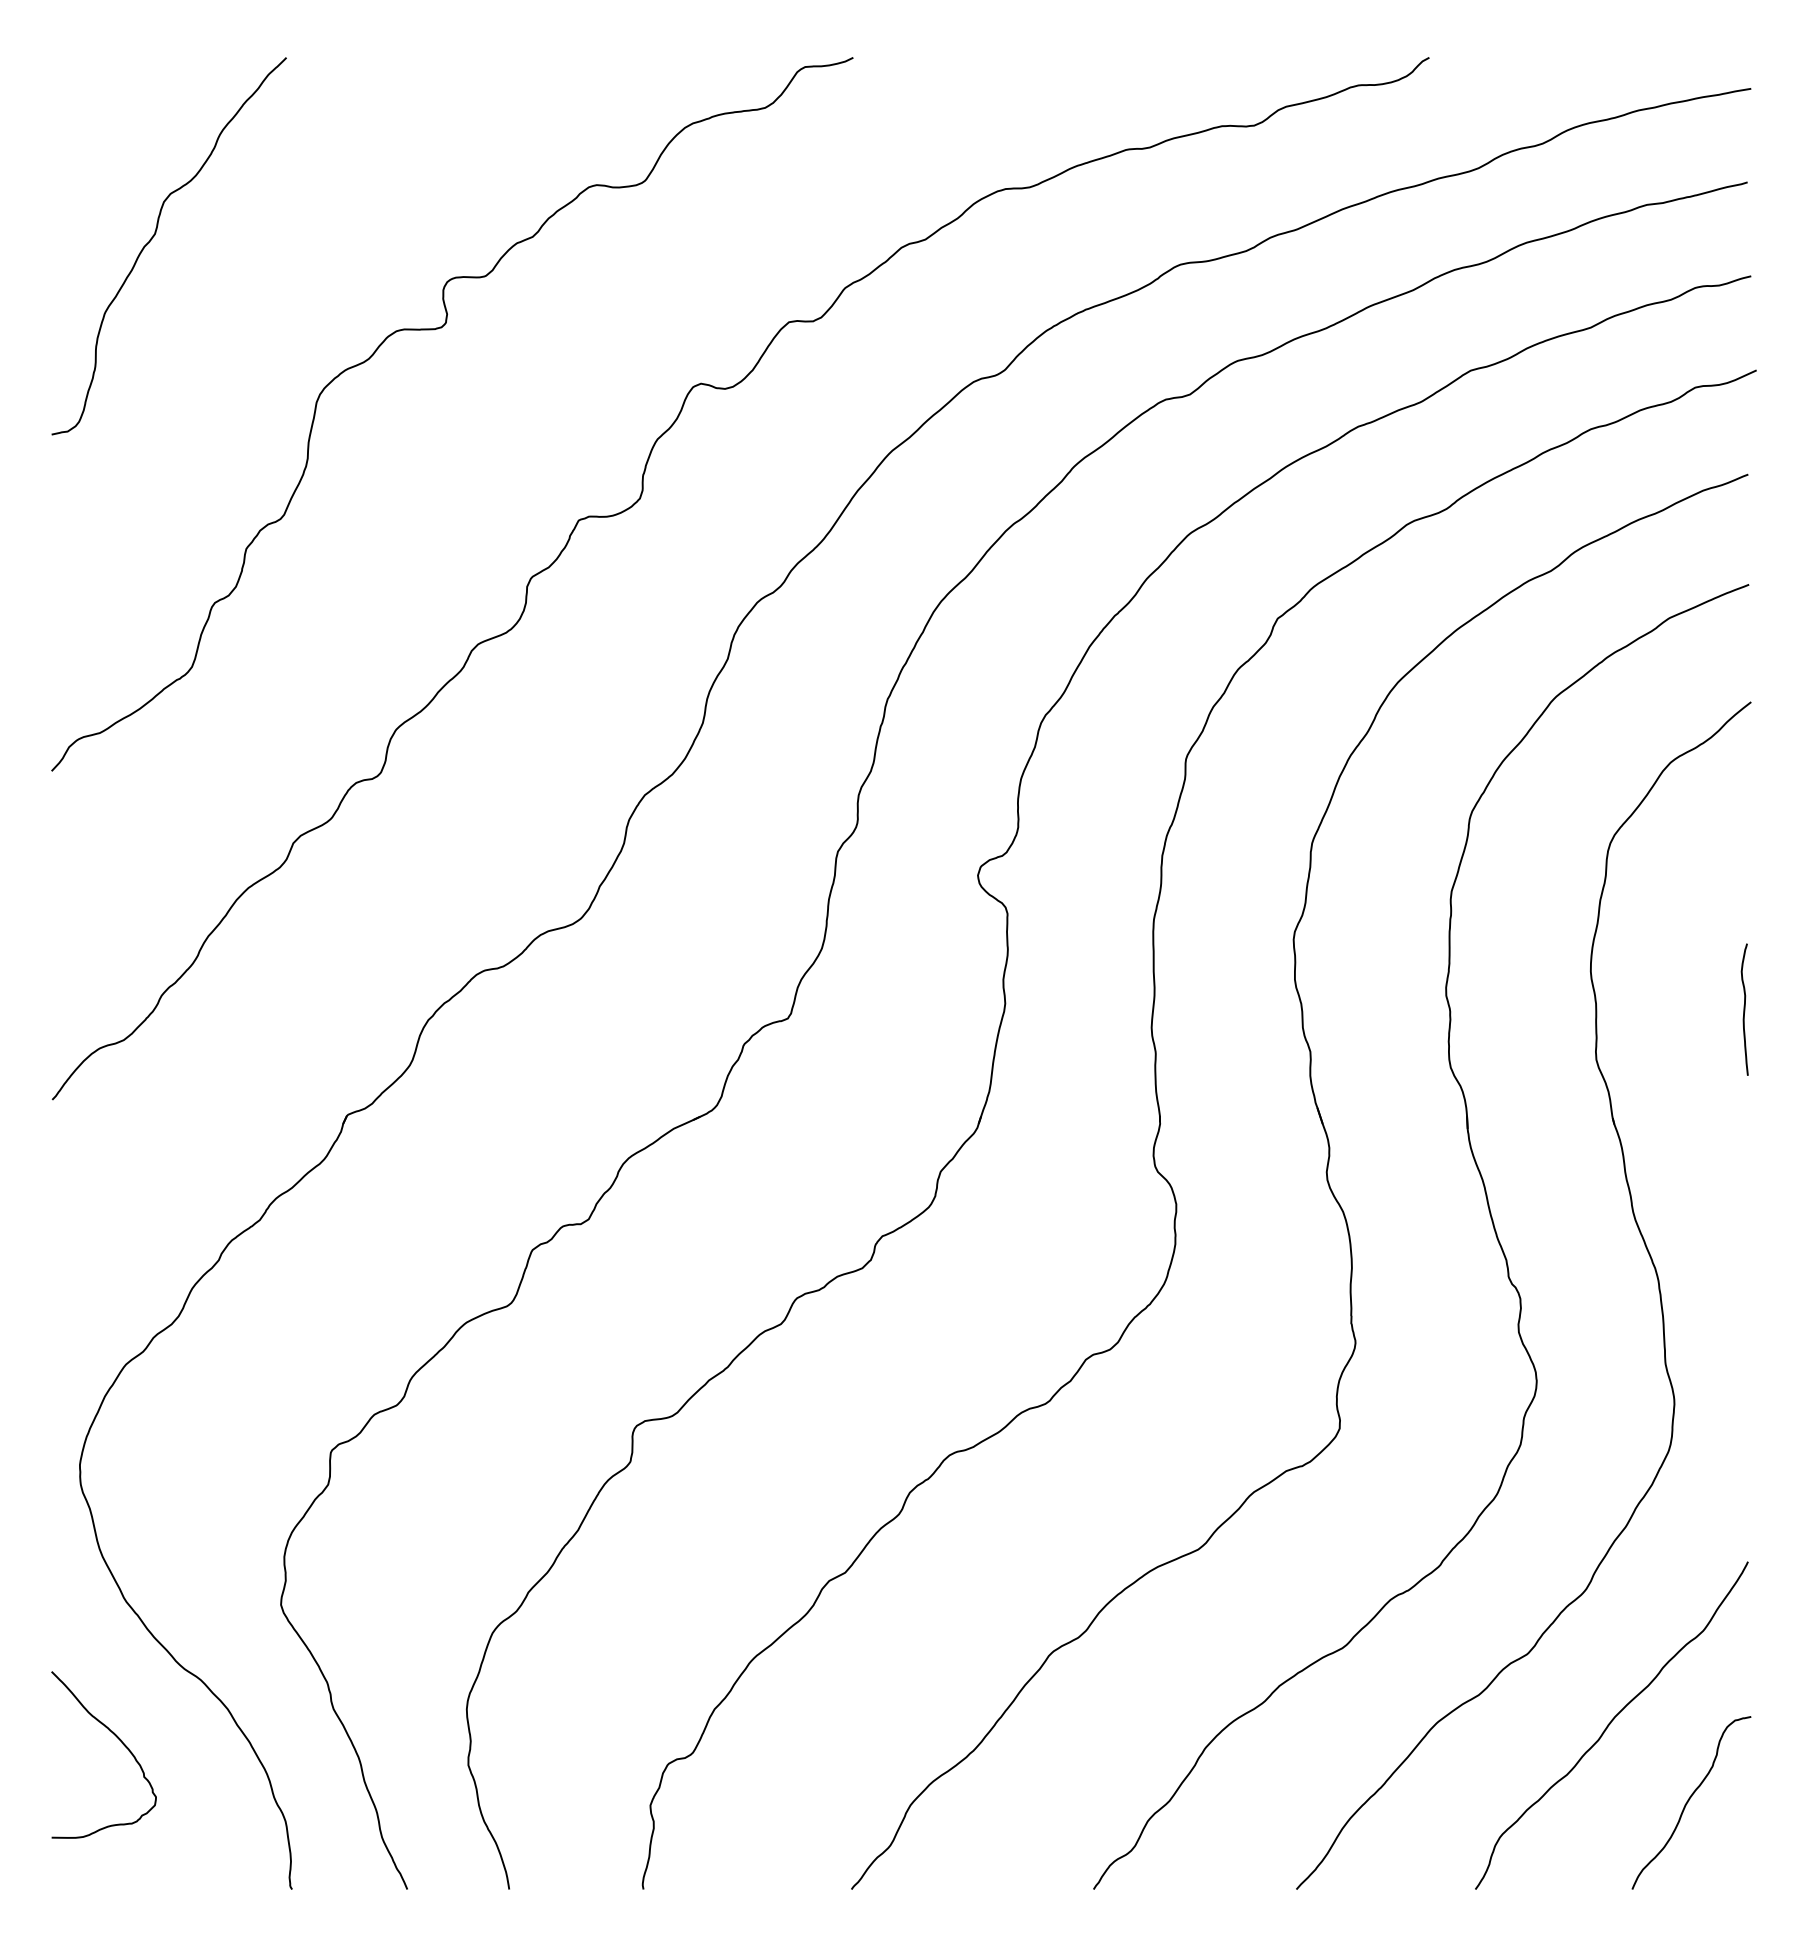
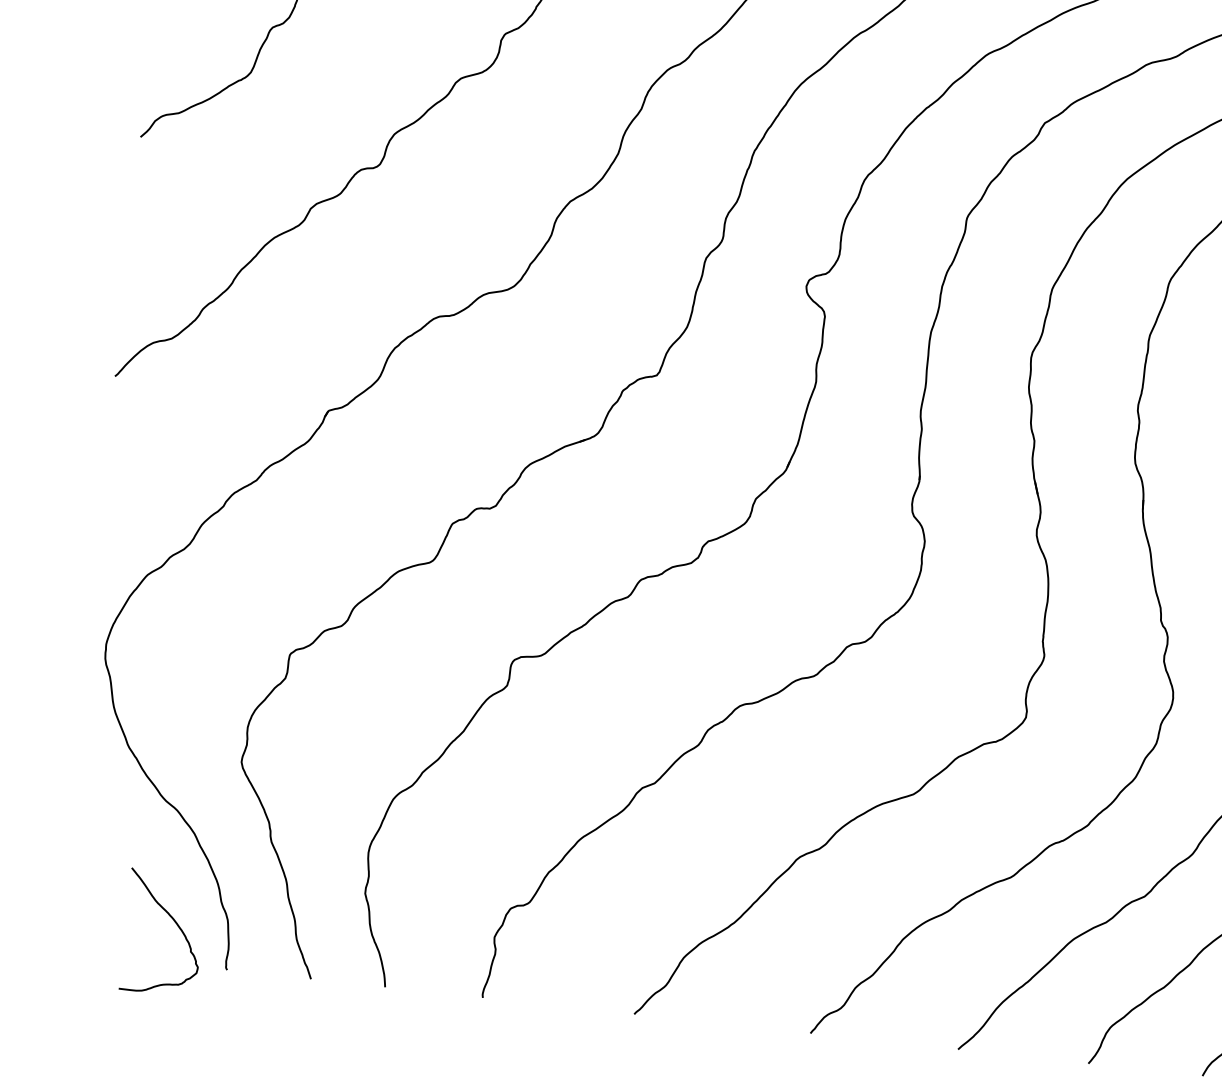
curve: (118, 1739) -> (175, 922), moved

